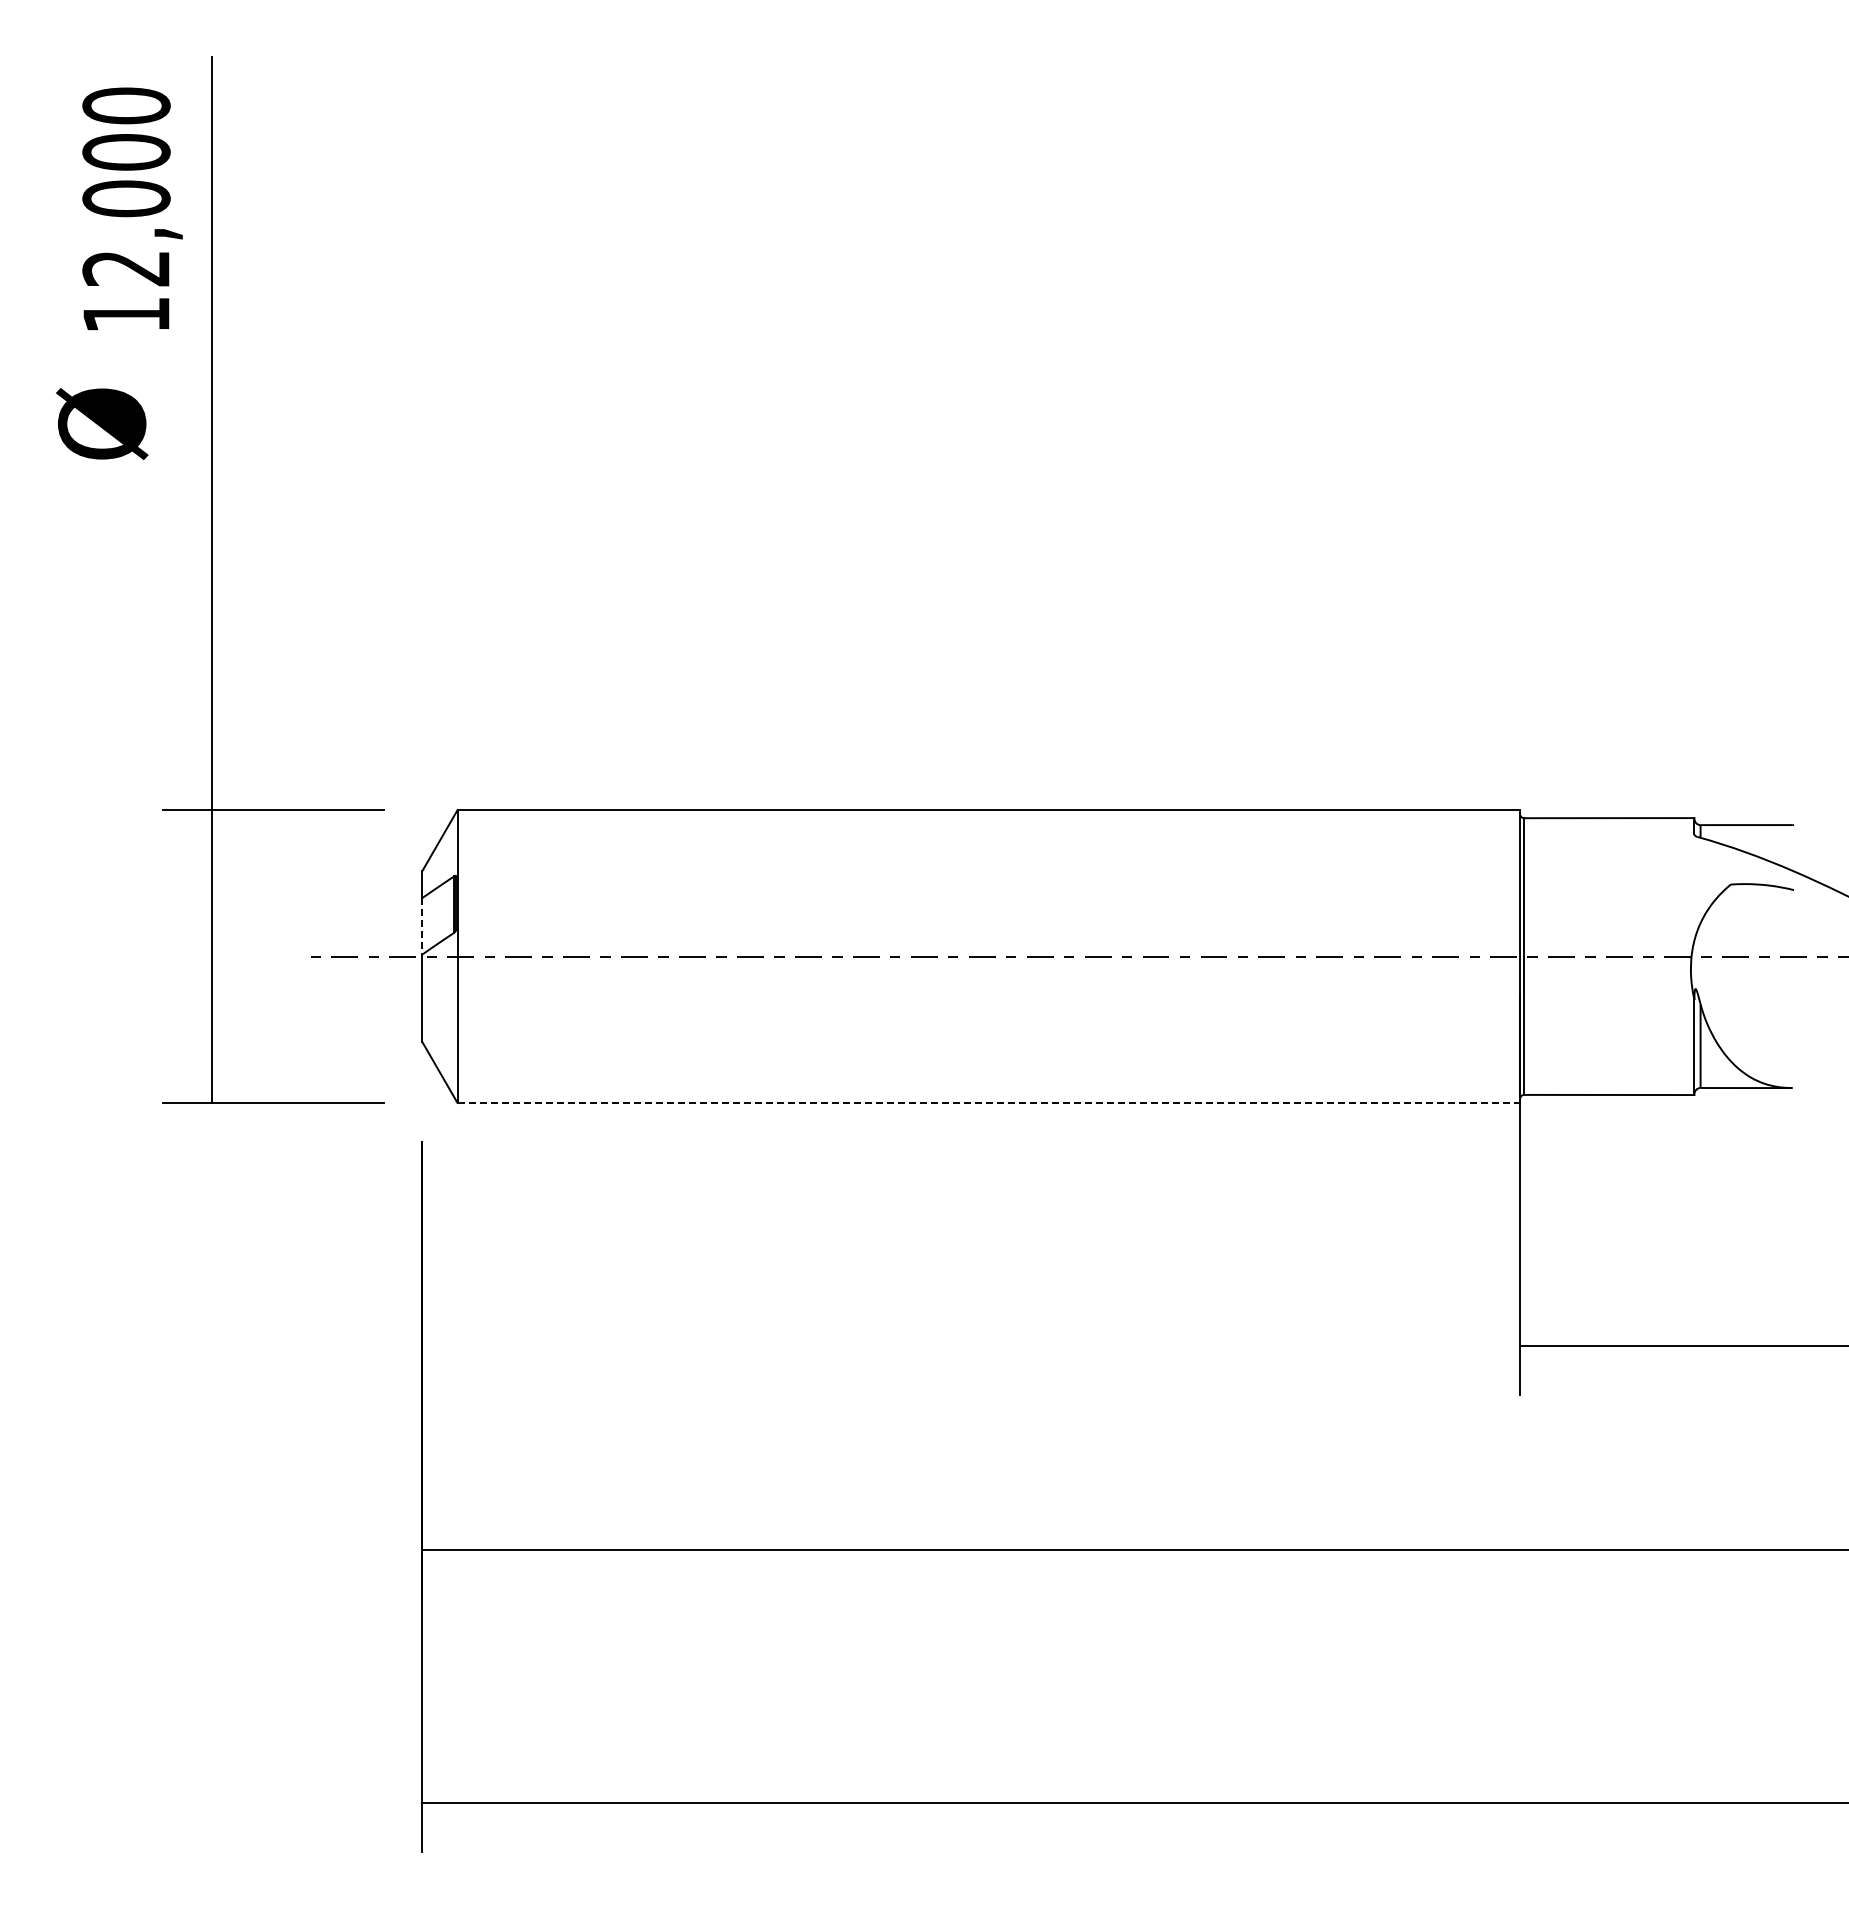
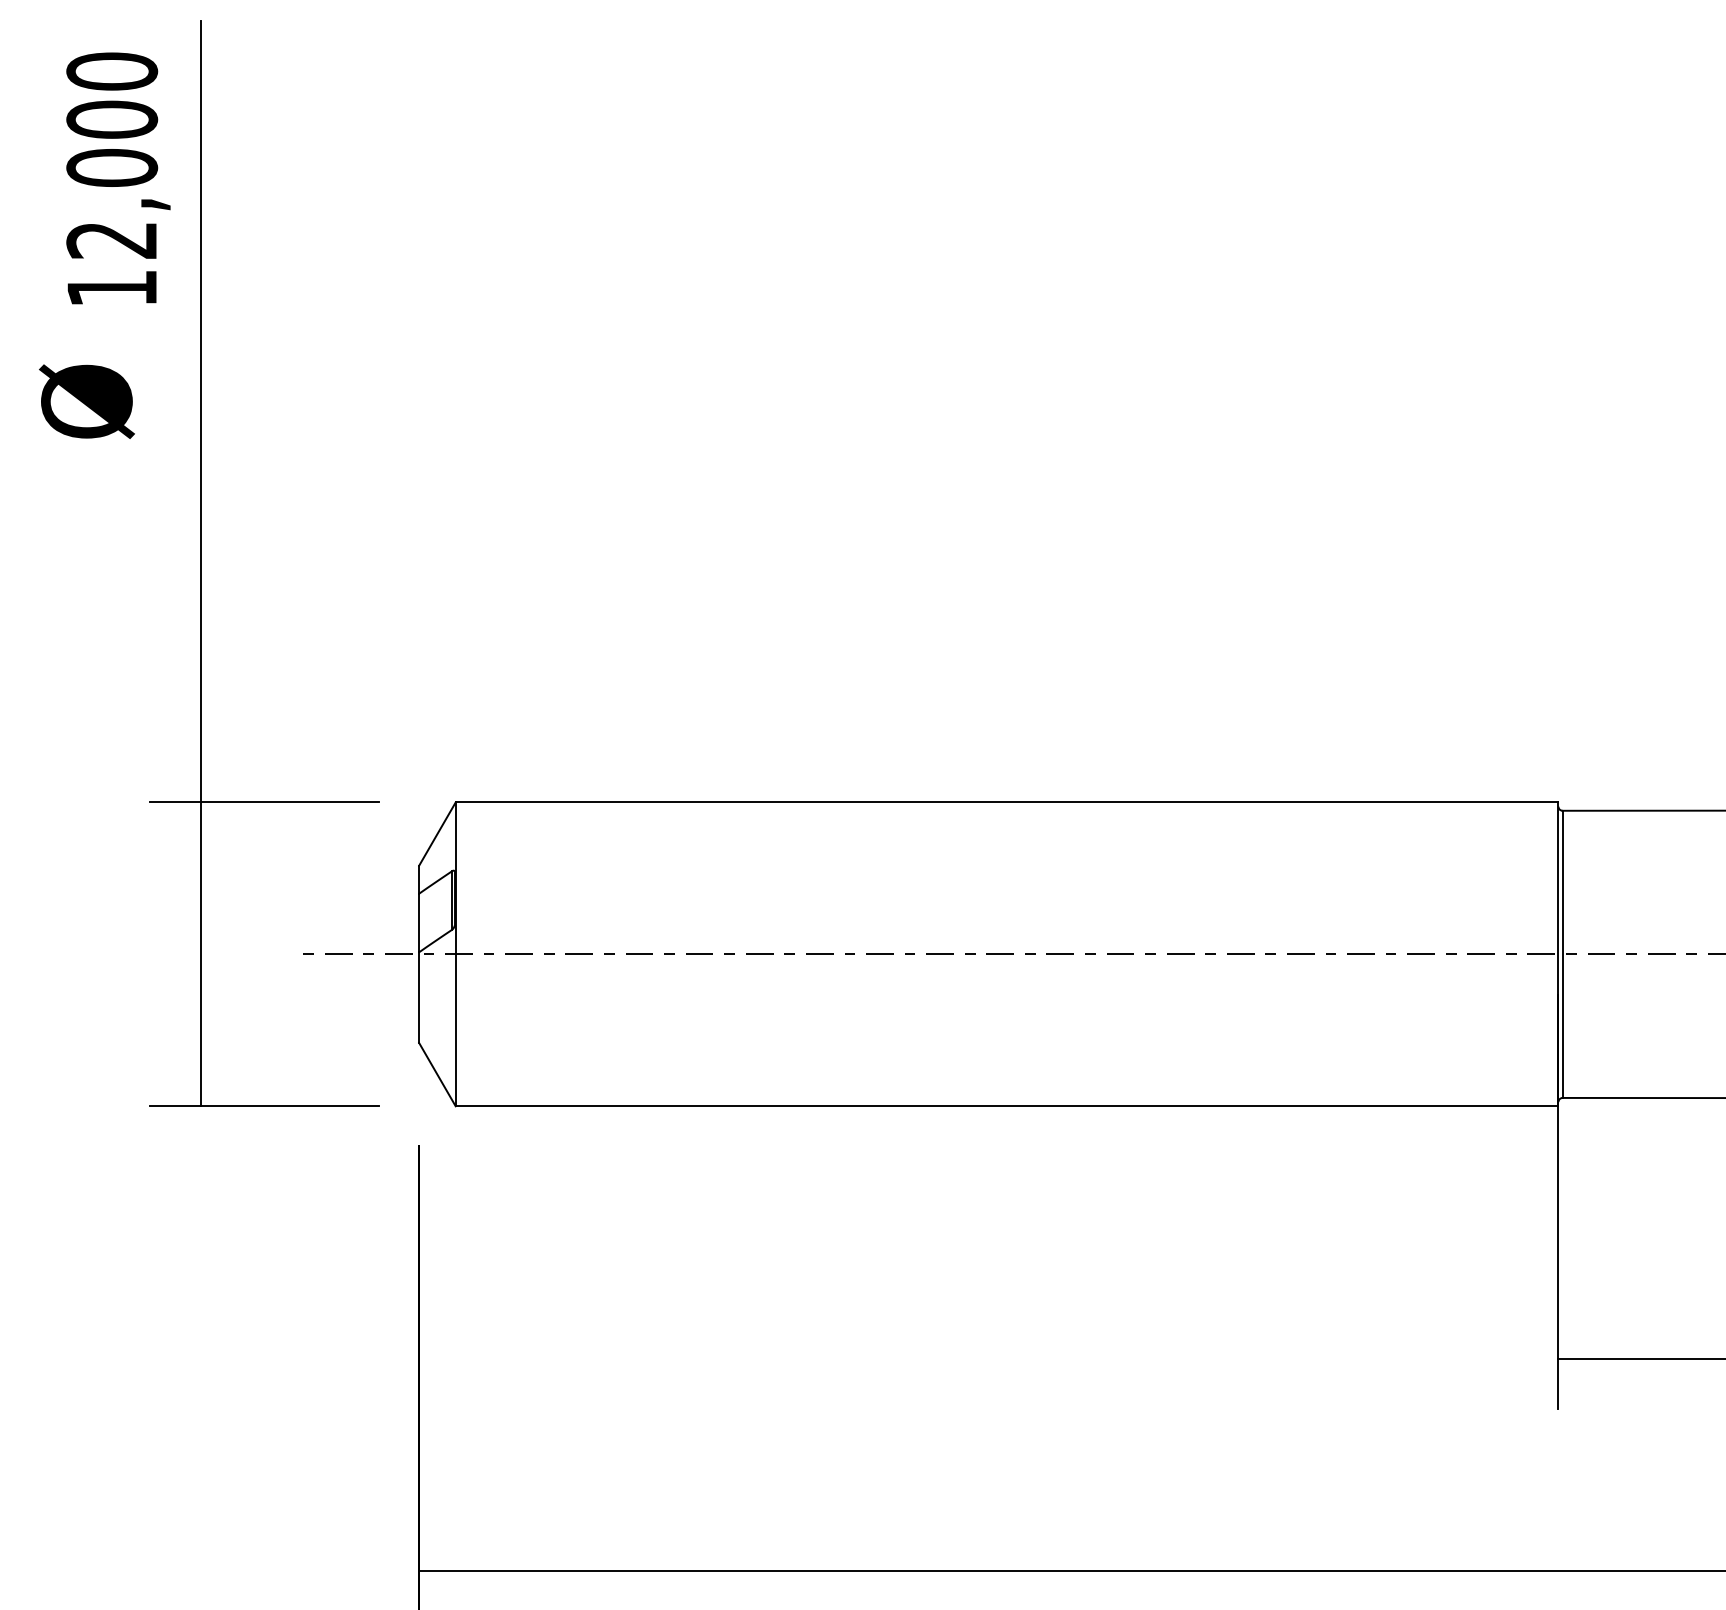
line: (422, 926) -> (419, 923), dashed -> solid
line: (989, 1102) -> (1007, 1105), dashed -> solid

